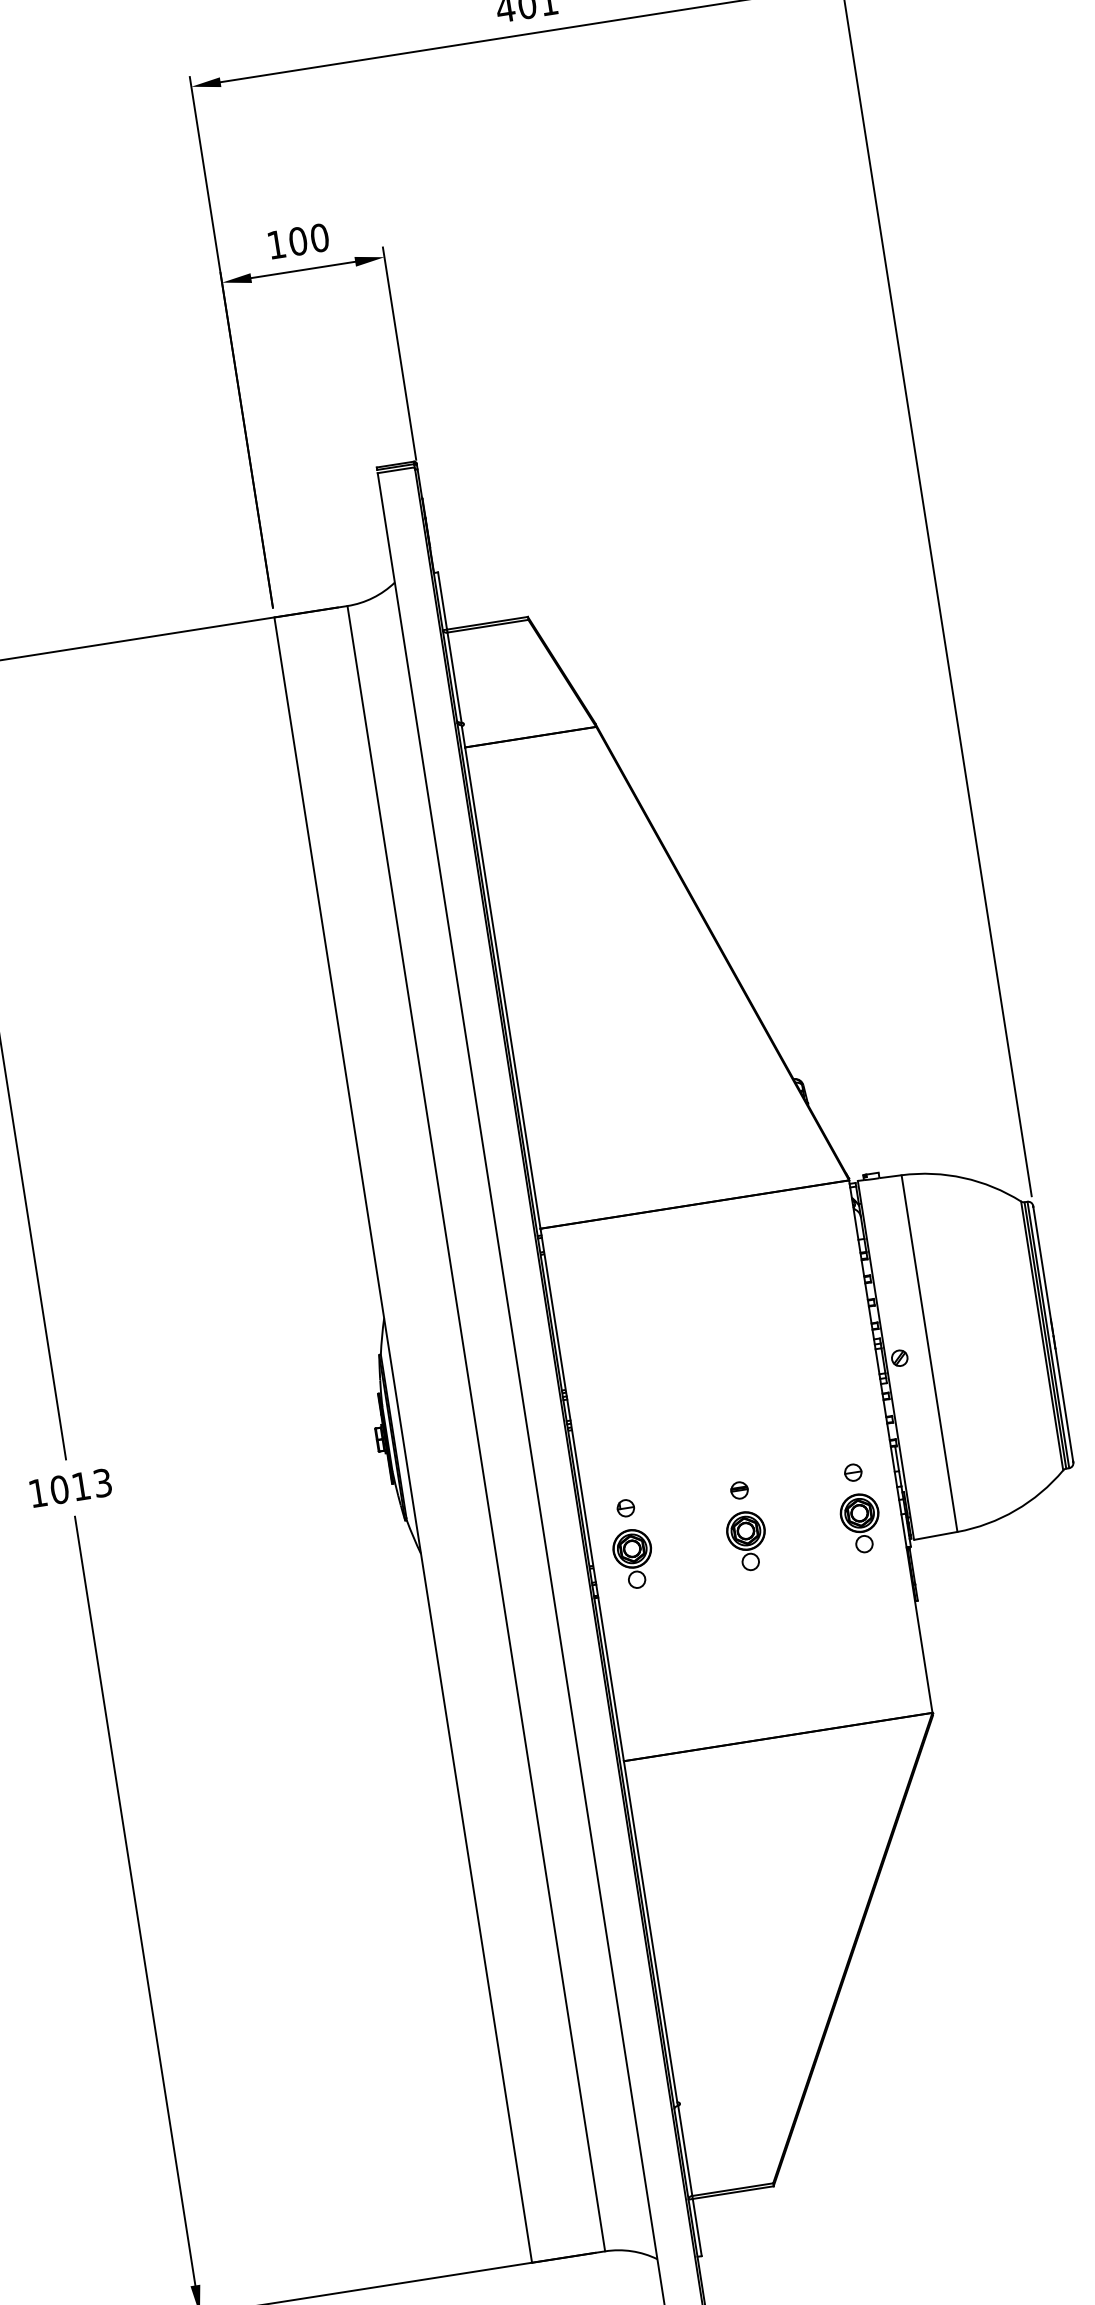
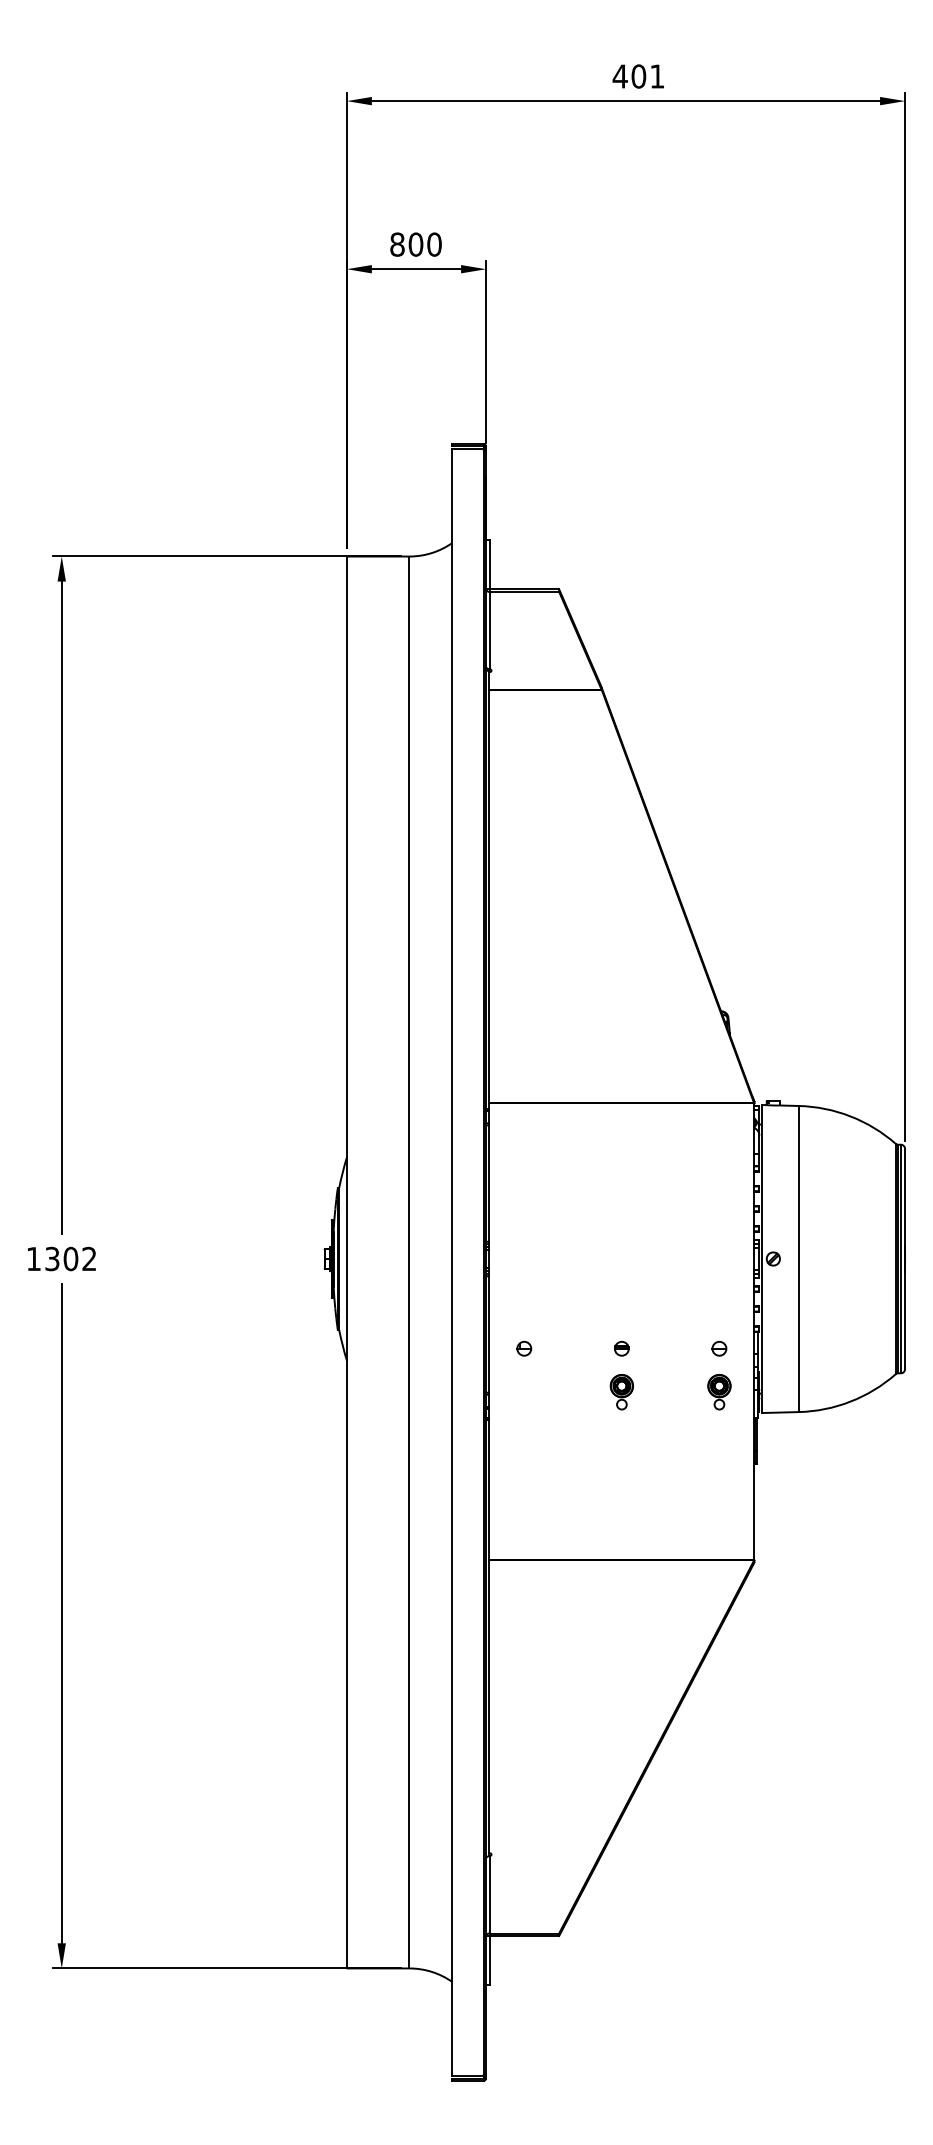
text: (276, 244) -> (397, 244), 100 -> 800
text: (80, 1485) -> (70, 1258), 1013 -> 1302
part: (861, 1522) -> (719, 1391), size x0.7
part: (746, 1540) -> (621, 1391), size x0.7
part: (633, 1558) -> (524, 1391), removed

